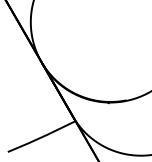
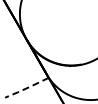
line: (41, 137) -> (26, 88), solid -> dashed

